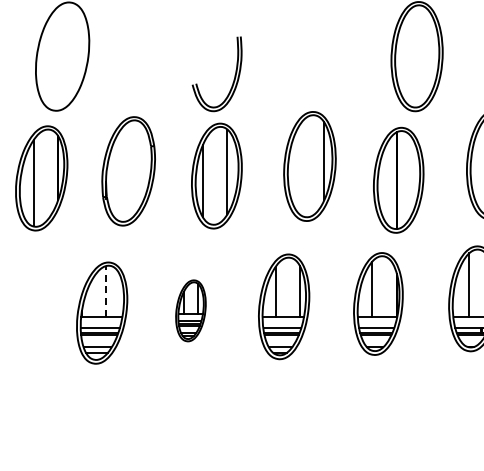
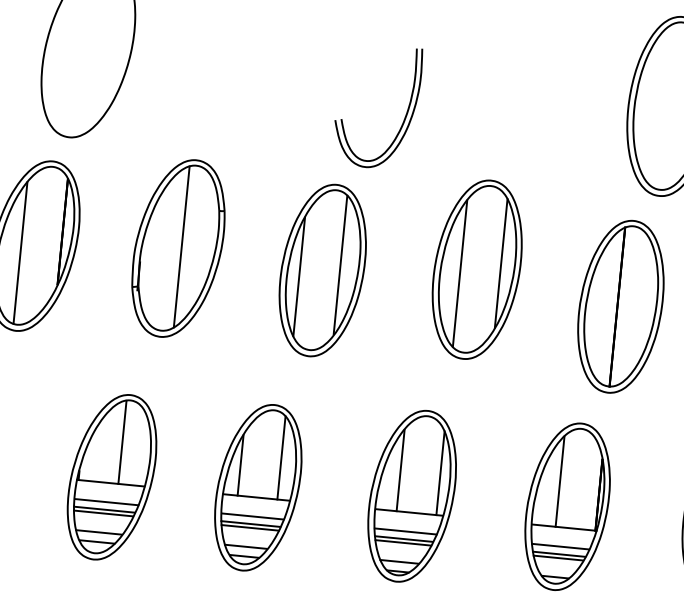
part: (233, 79) -> (403, 118), moved
line: (299, 169) -> (459, 273), added
line: (130, 170) -> (181, 247), added
line: (106, 290) -> (122, 440), dashed -> solid
part: (190, 310) -> (257, 487), size x1.67

